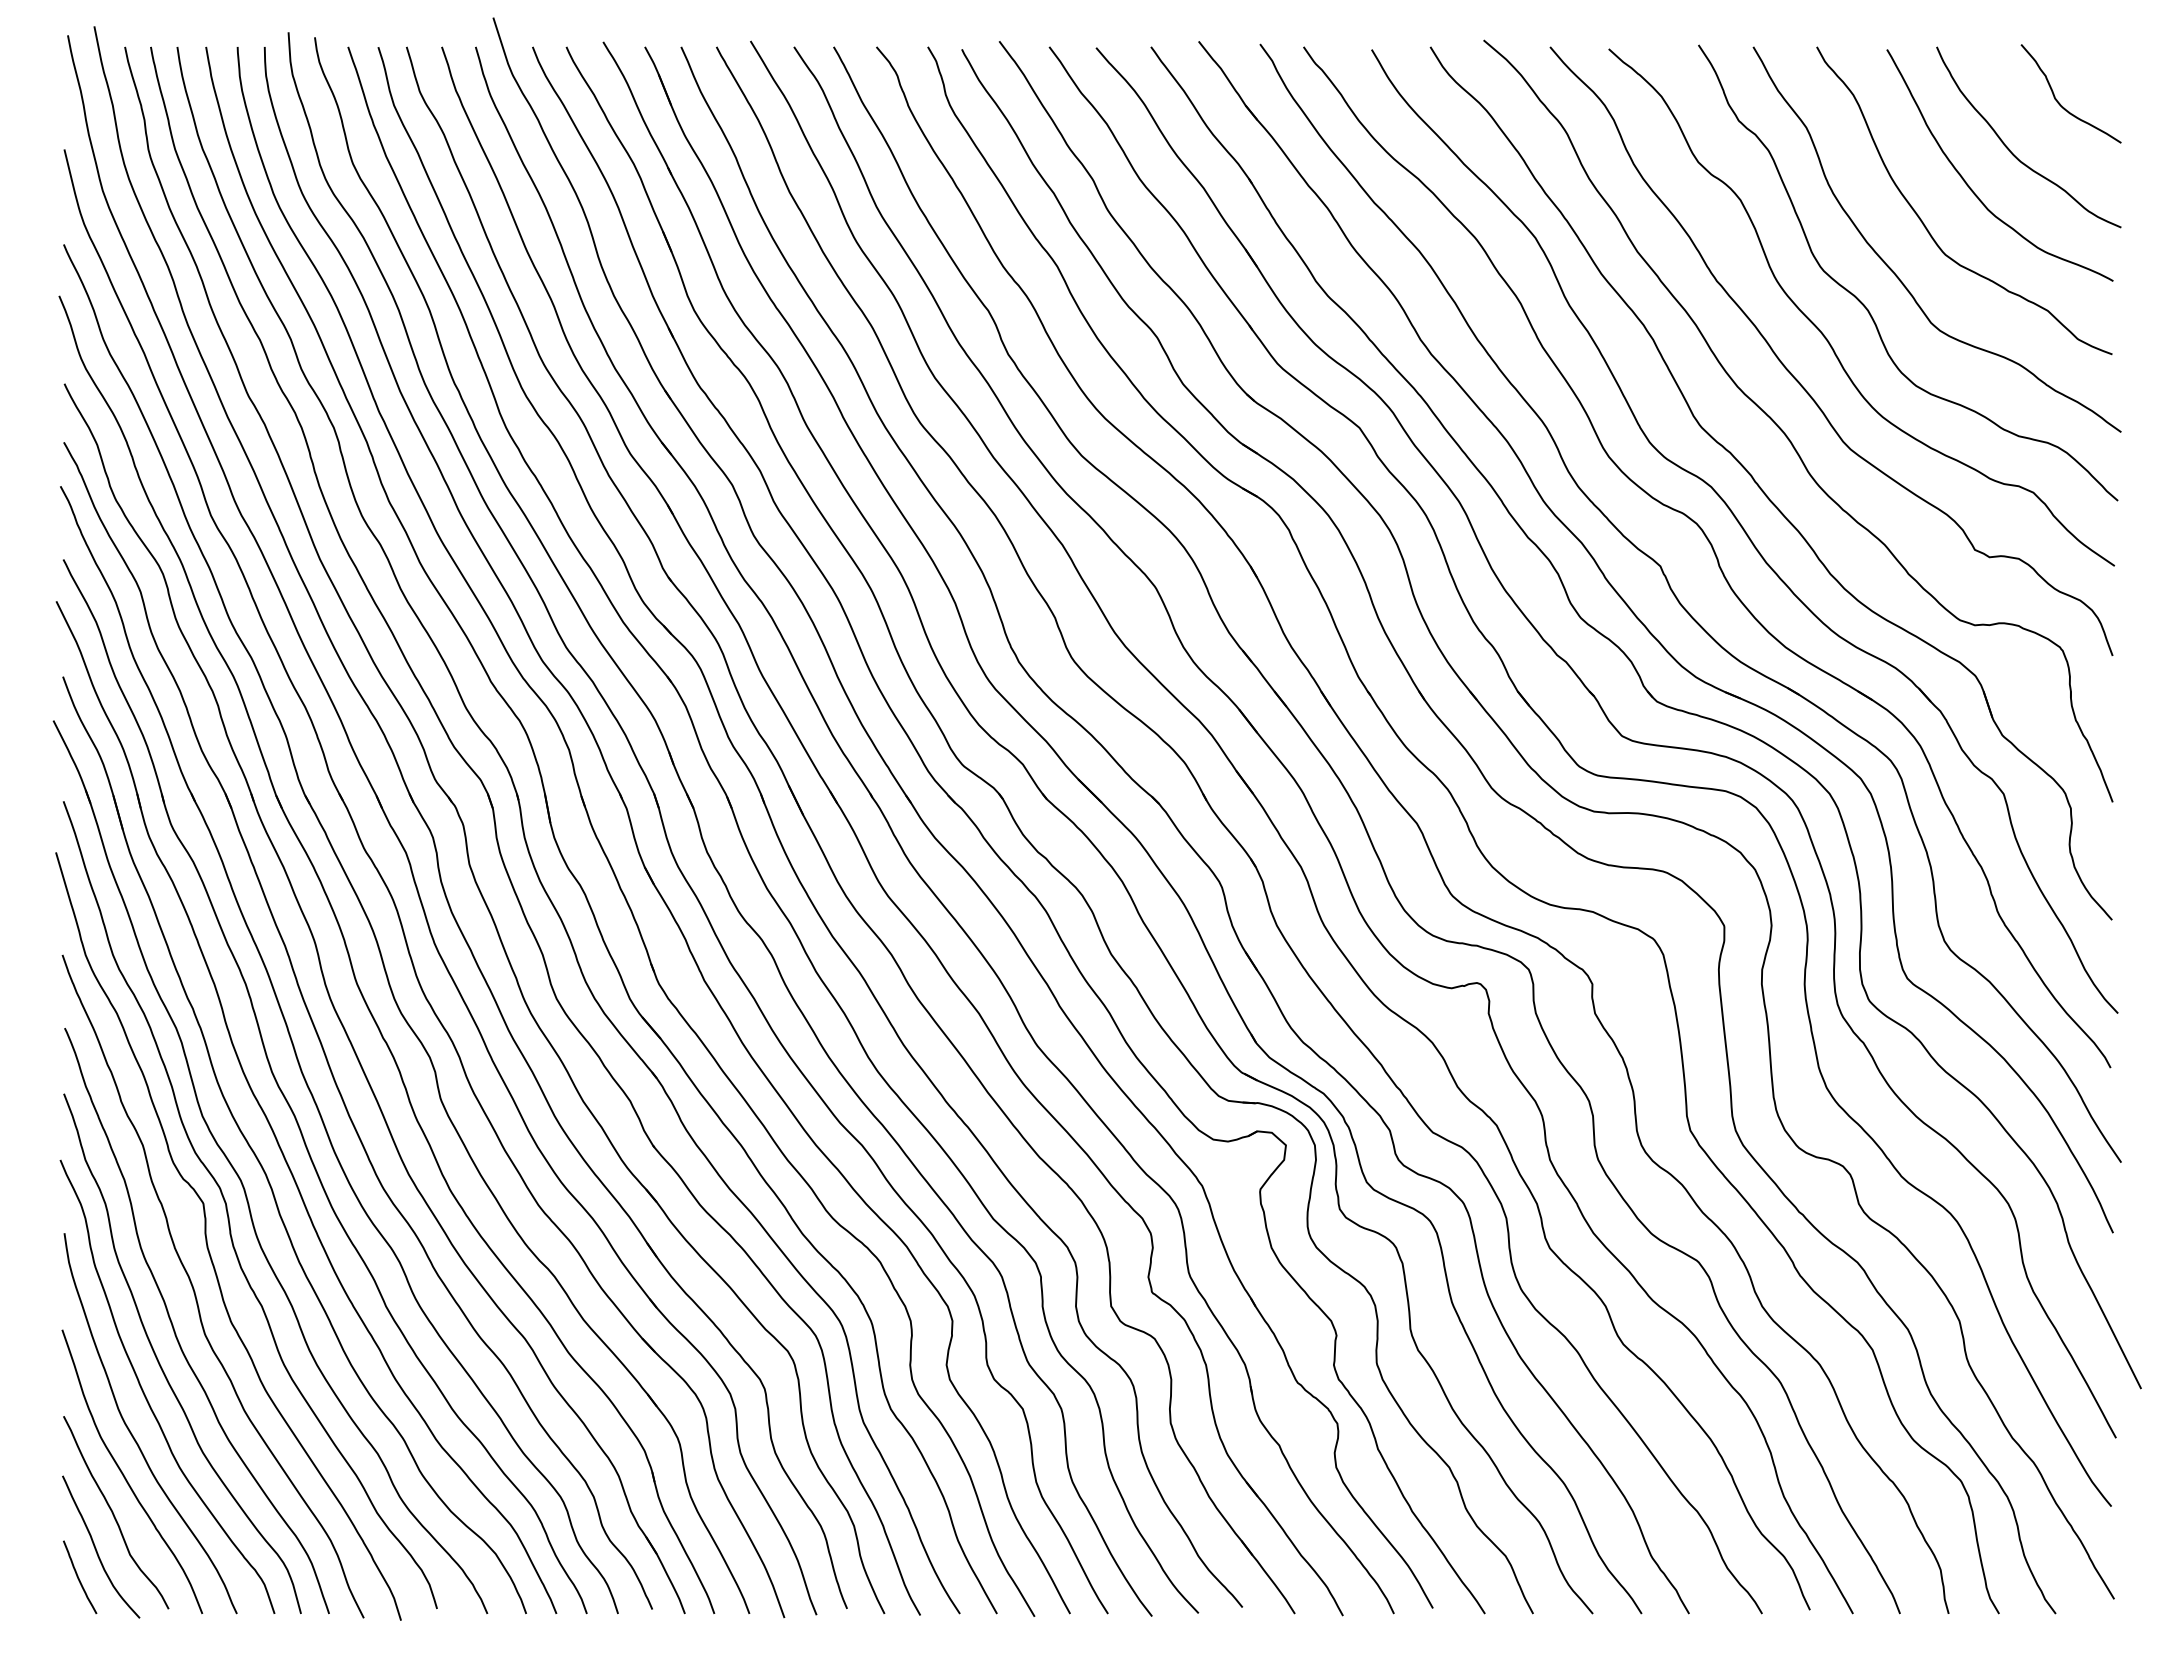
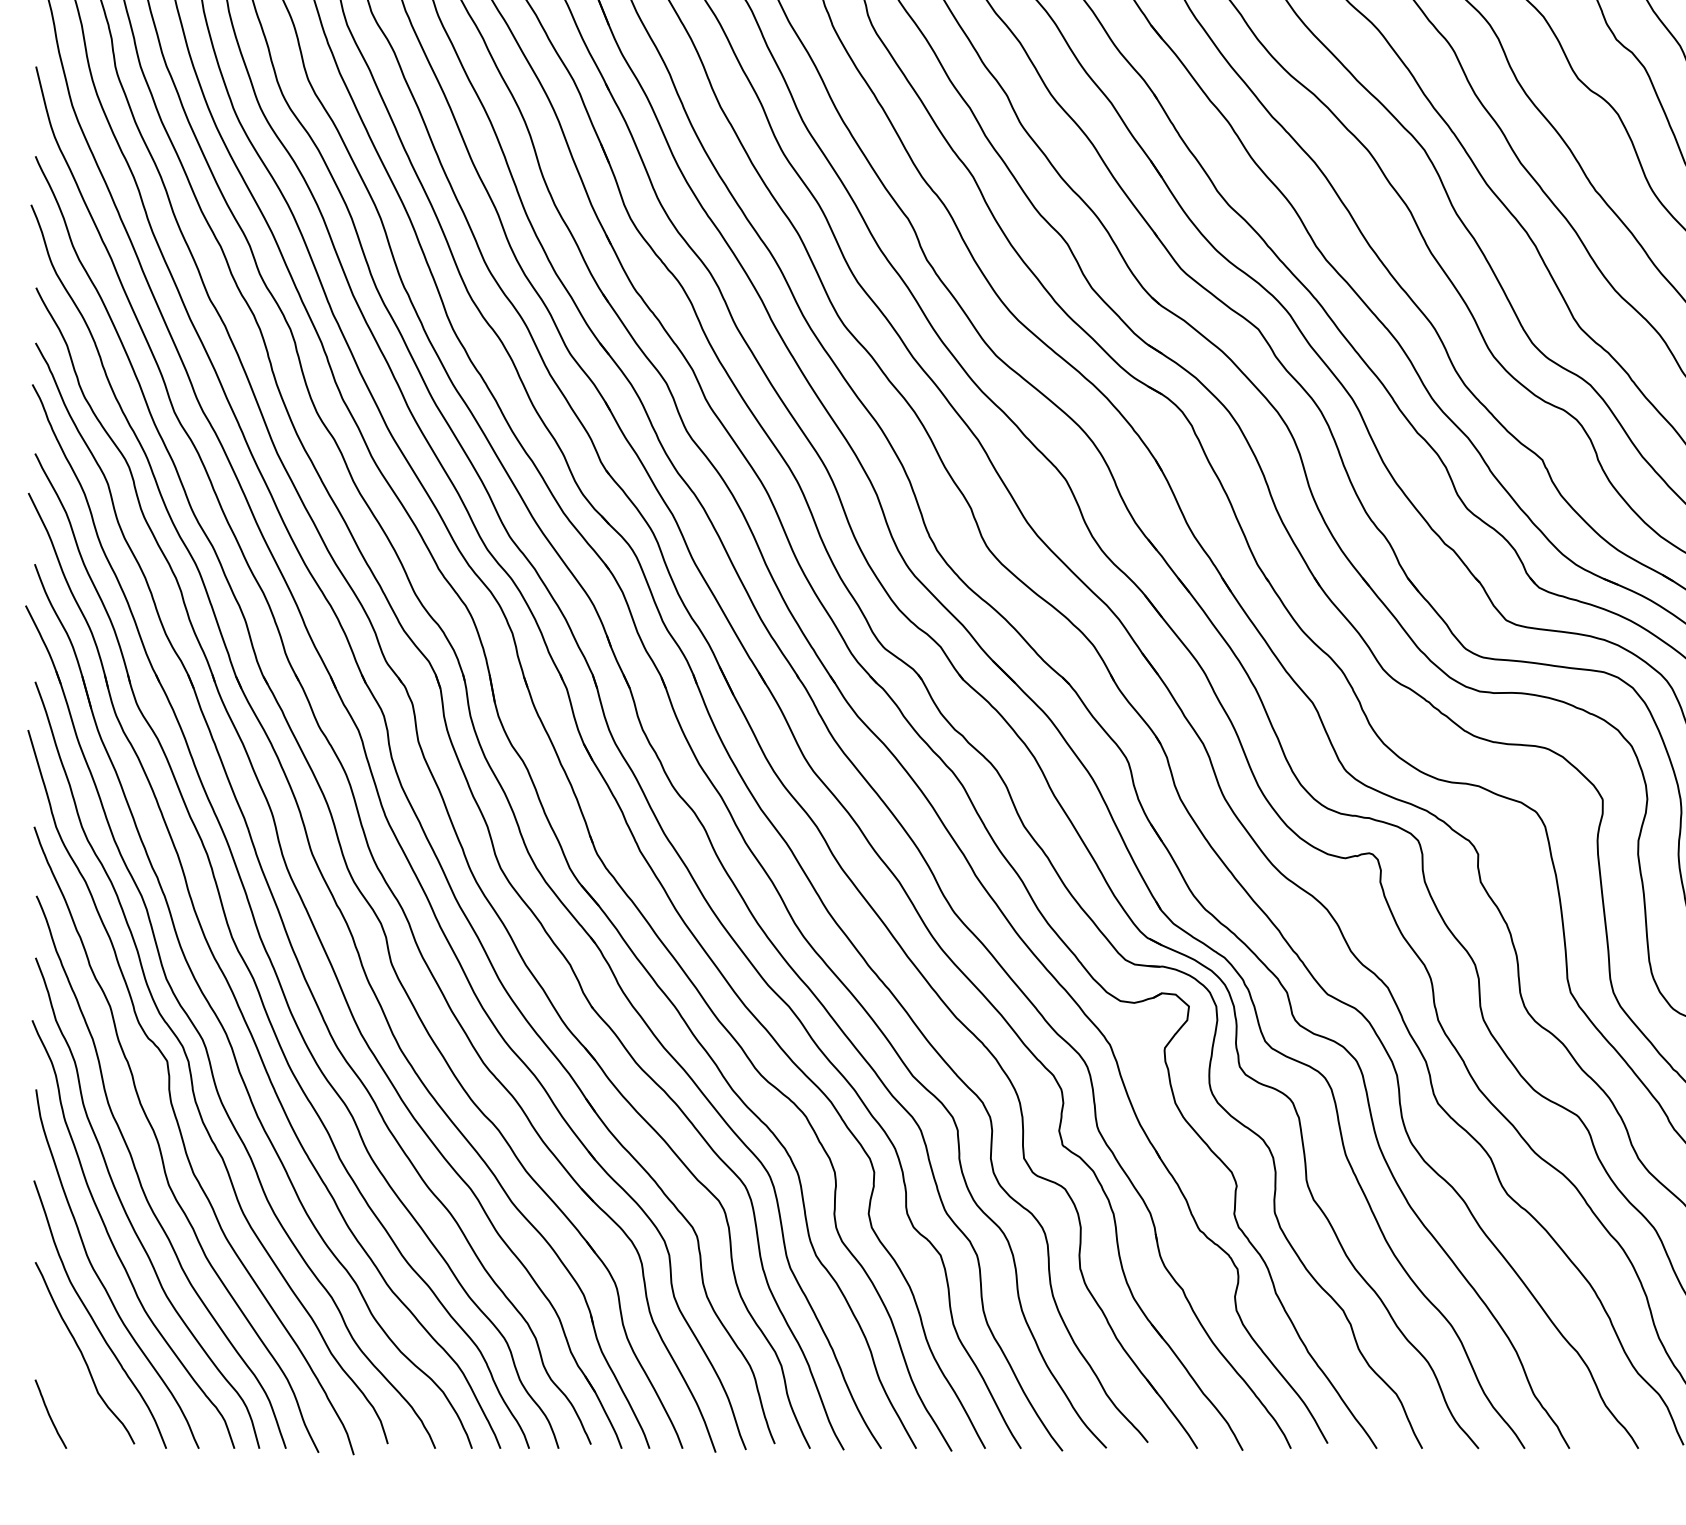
curve: (96, 1548) -> (66, 1387), removed

